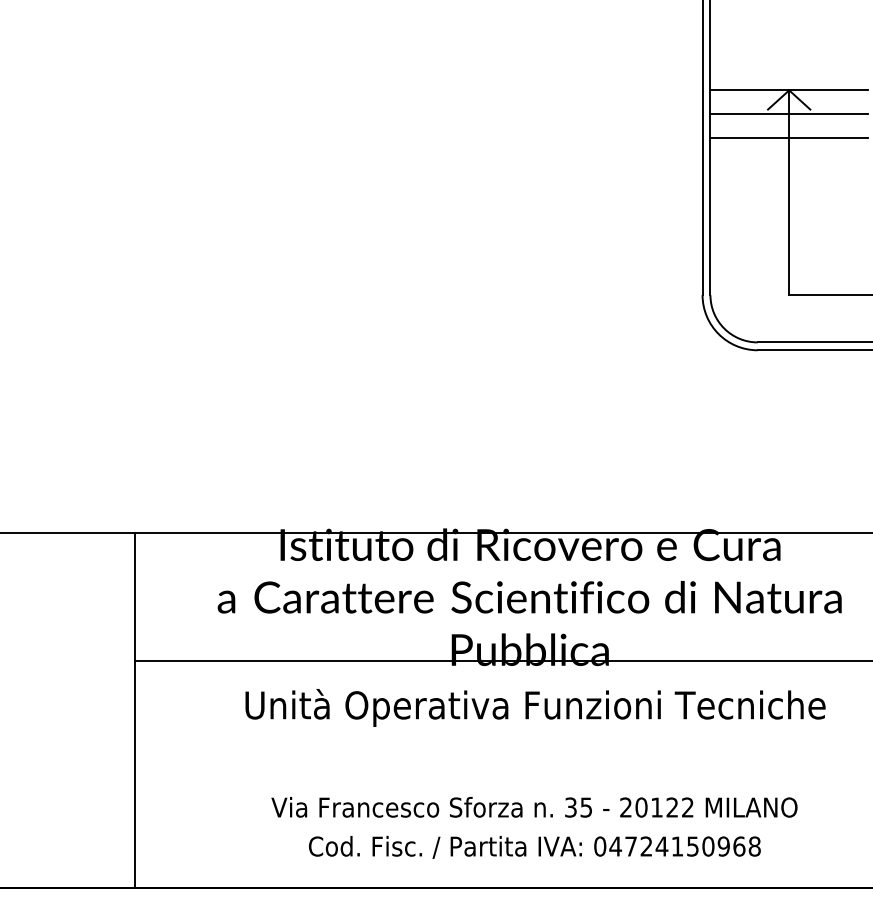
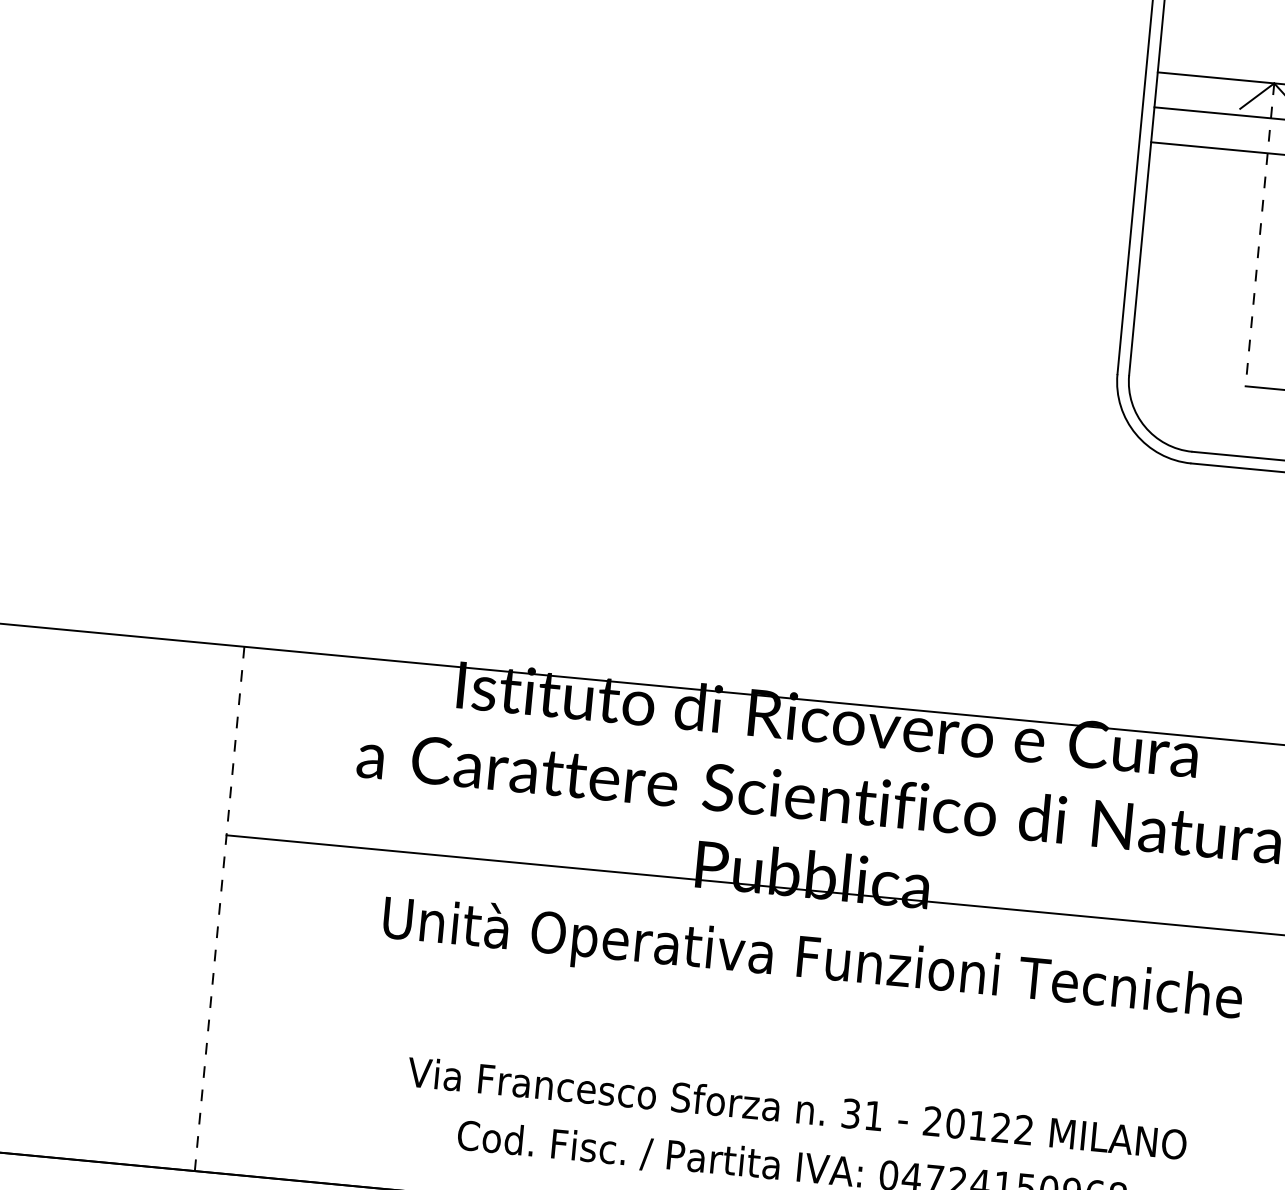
line: (789, 193) -> (1260, 235), solid -> dashed
line: (134, 709) -> (219, 907), solid -> dashed
text: (585, 807) -> (872, 1115), 35 -> 31

